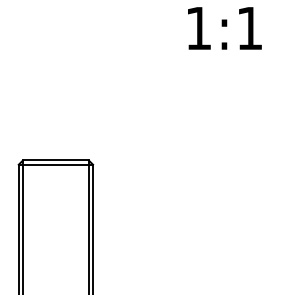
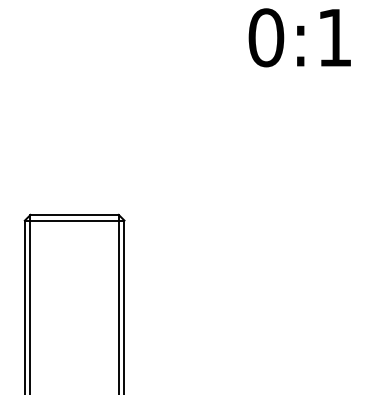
text: (198, 28) -> (266, 37), 1:1 -> 0:1

